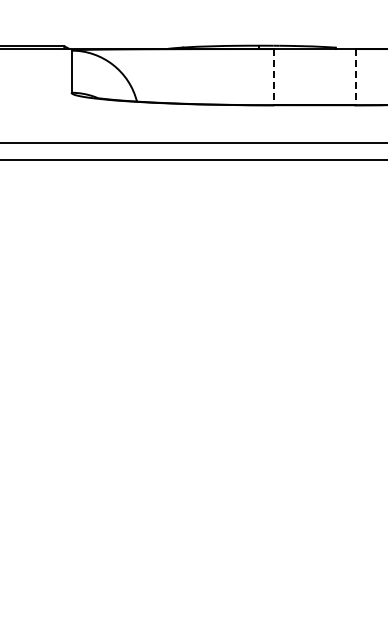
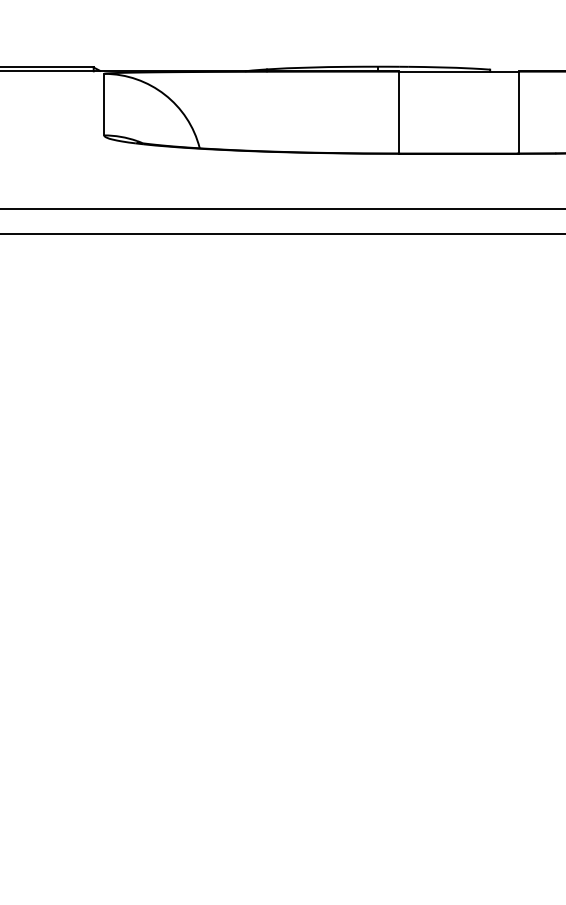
line: (273, 77) -> (399, 113), dashed -> solid
line: (355, 77) -> (518, 113), dashed -> solid

